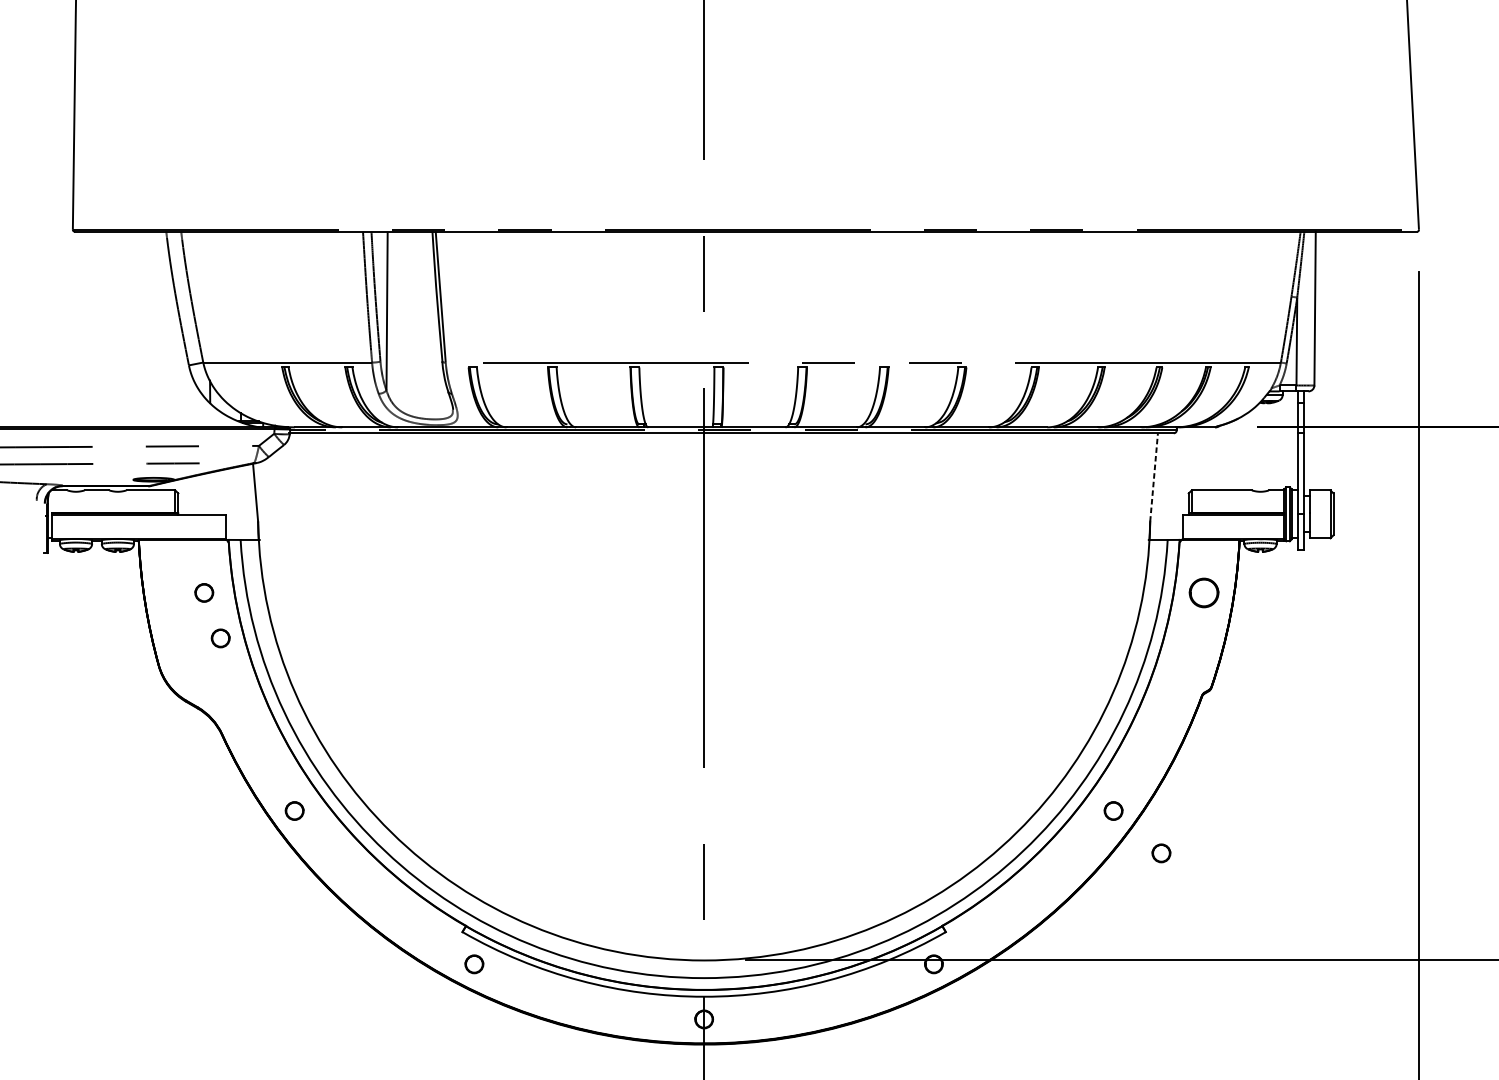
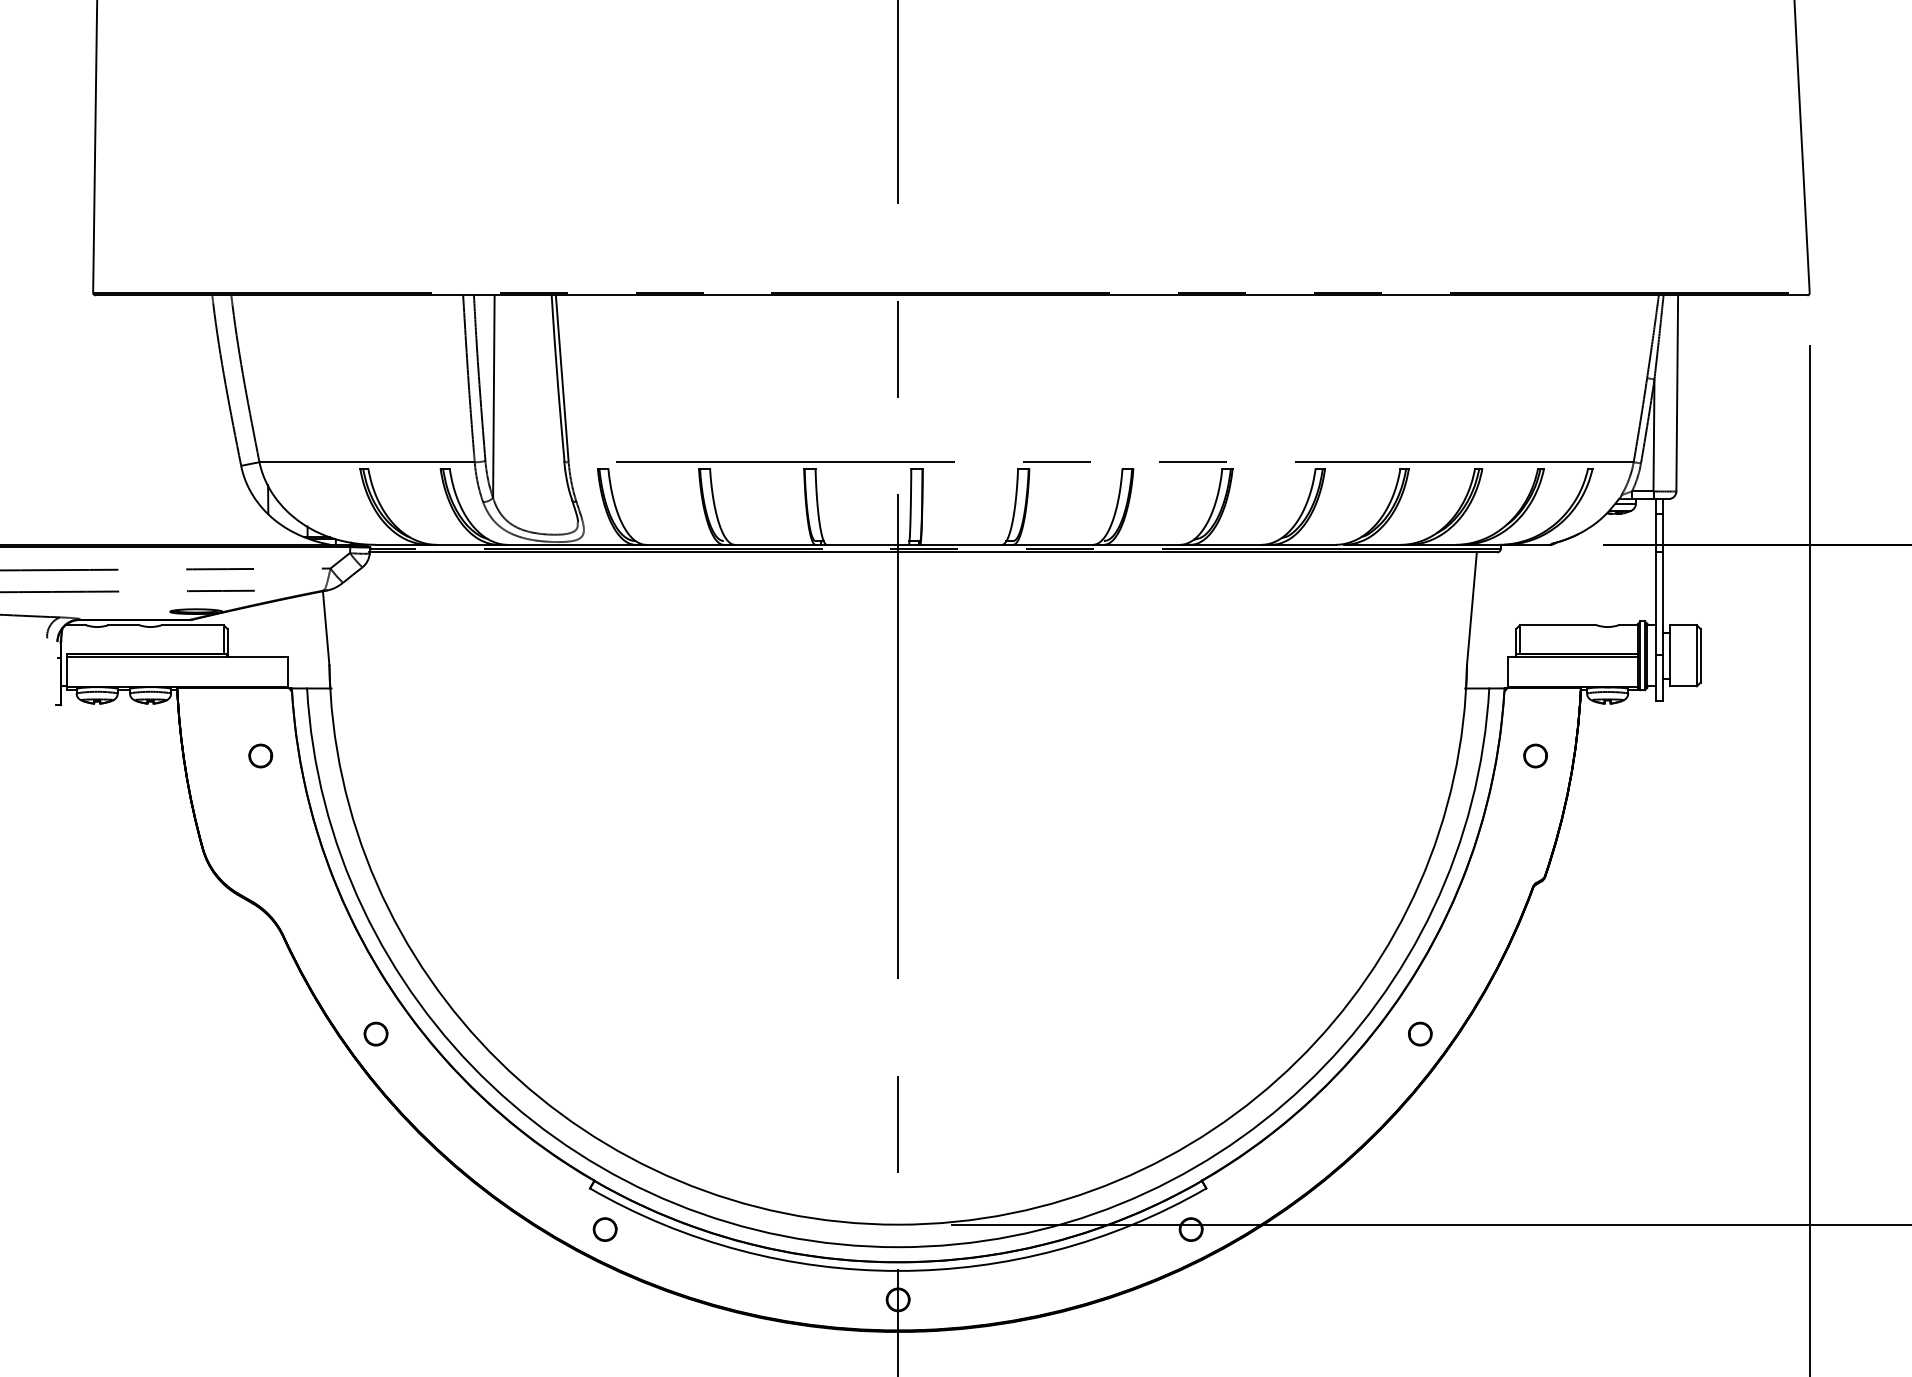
line: (1153, 477) -> (1471, 608), dashed -> solid
part: (1203, 592) -> (1535, 755), size x0.62
part: (220, 638) -> (281, 813), removed
part: (1161, 852) -> (1481, 1087), removed

